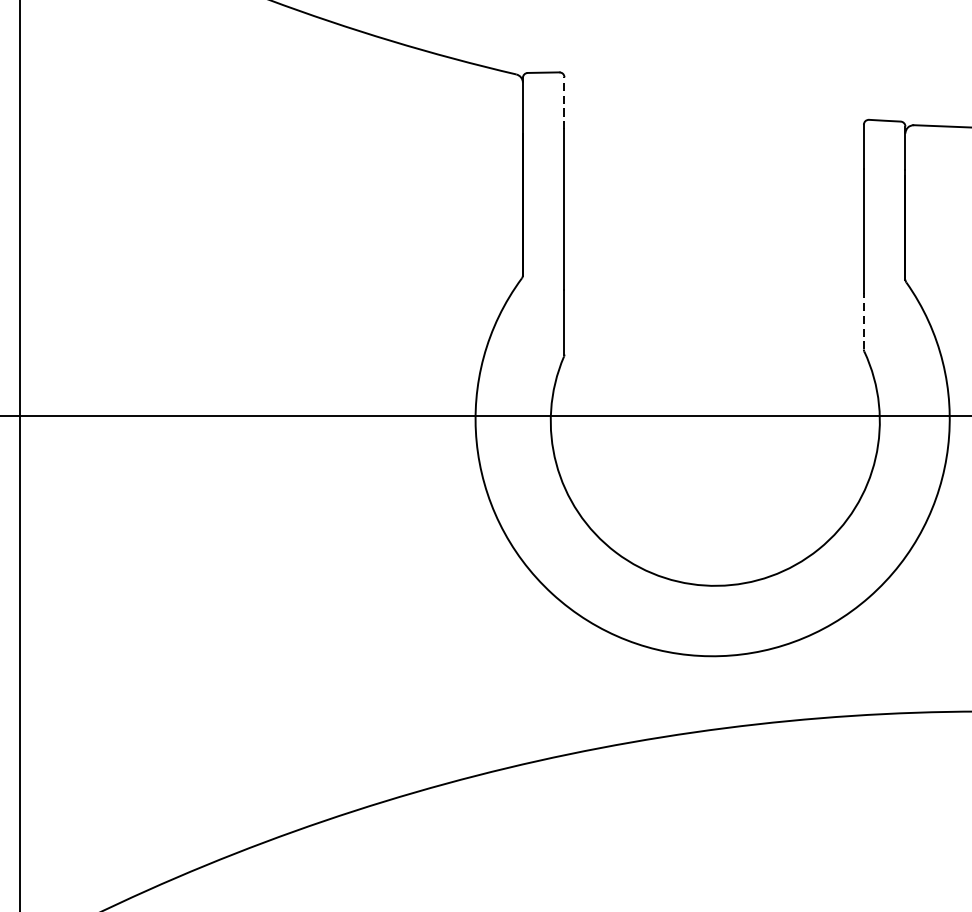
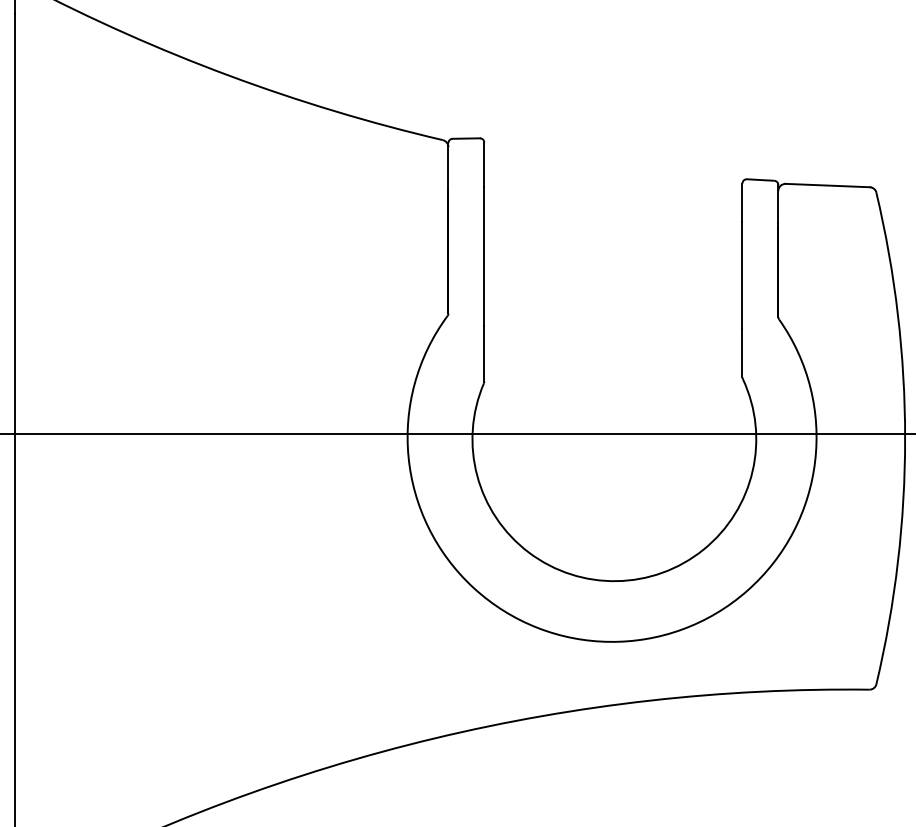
line: (564, 102) -> (484, 164), dashed -> solid
line: (863, 320) -> (742, 352), dashed -> solid

